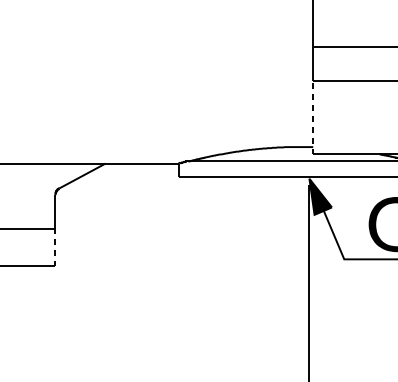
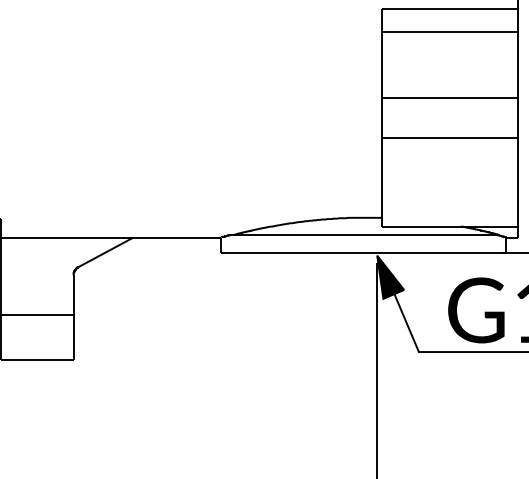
line: (312, 117) -> (381, 182), dashed -> solid
line: (55, 247) -> (73, 337), dashed -> solid

